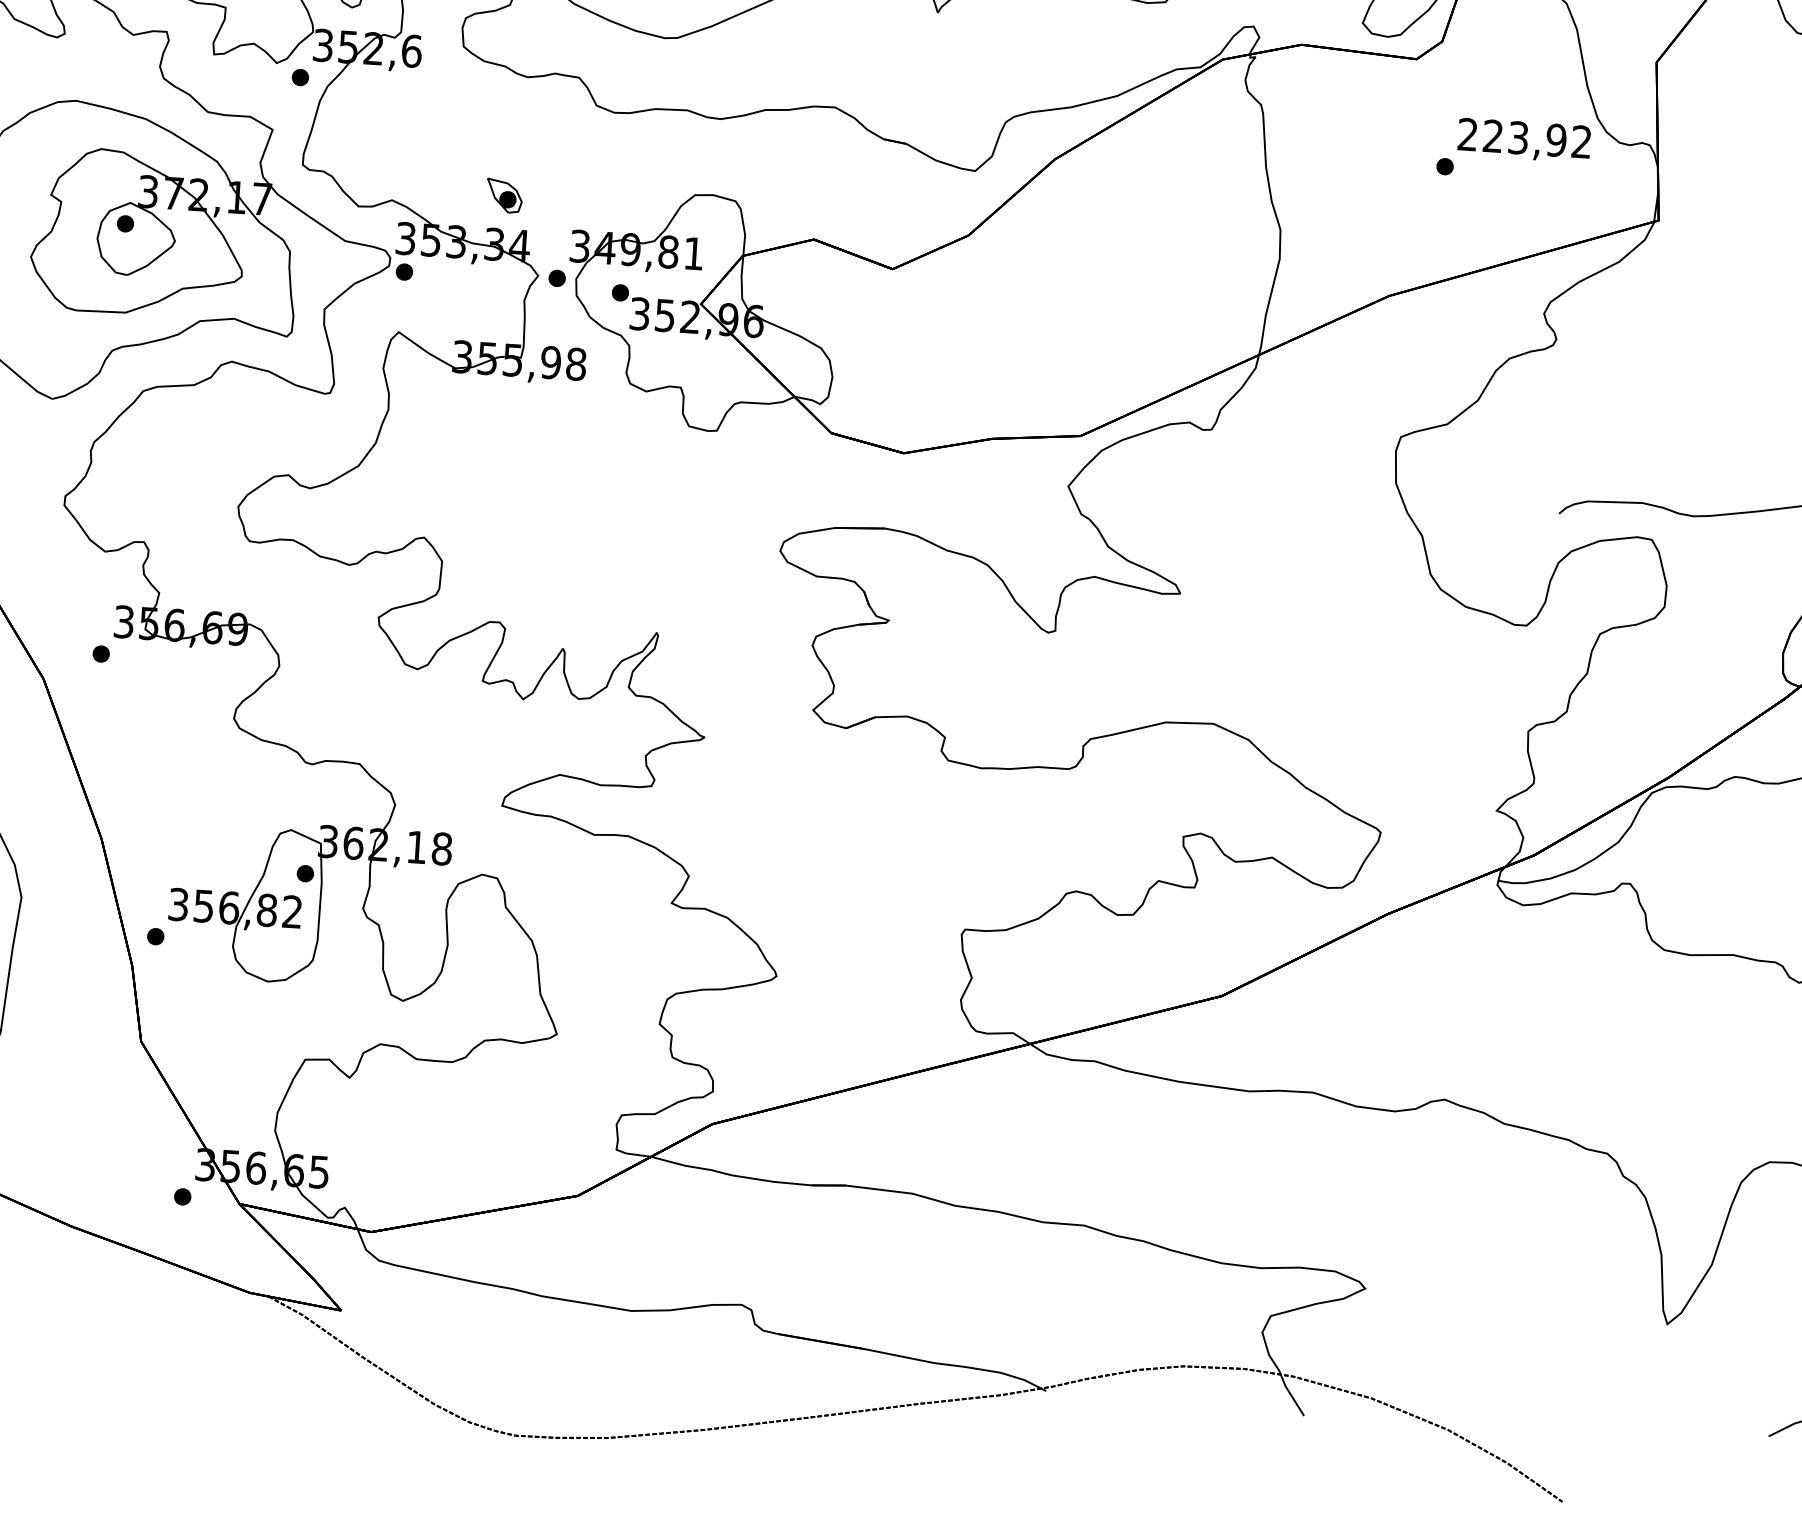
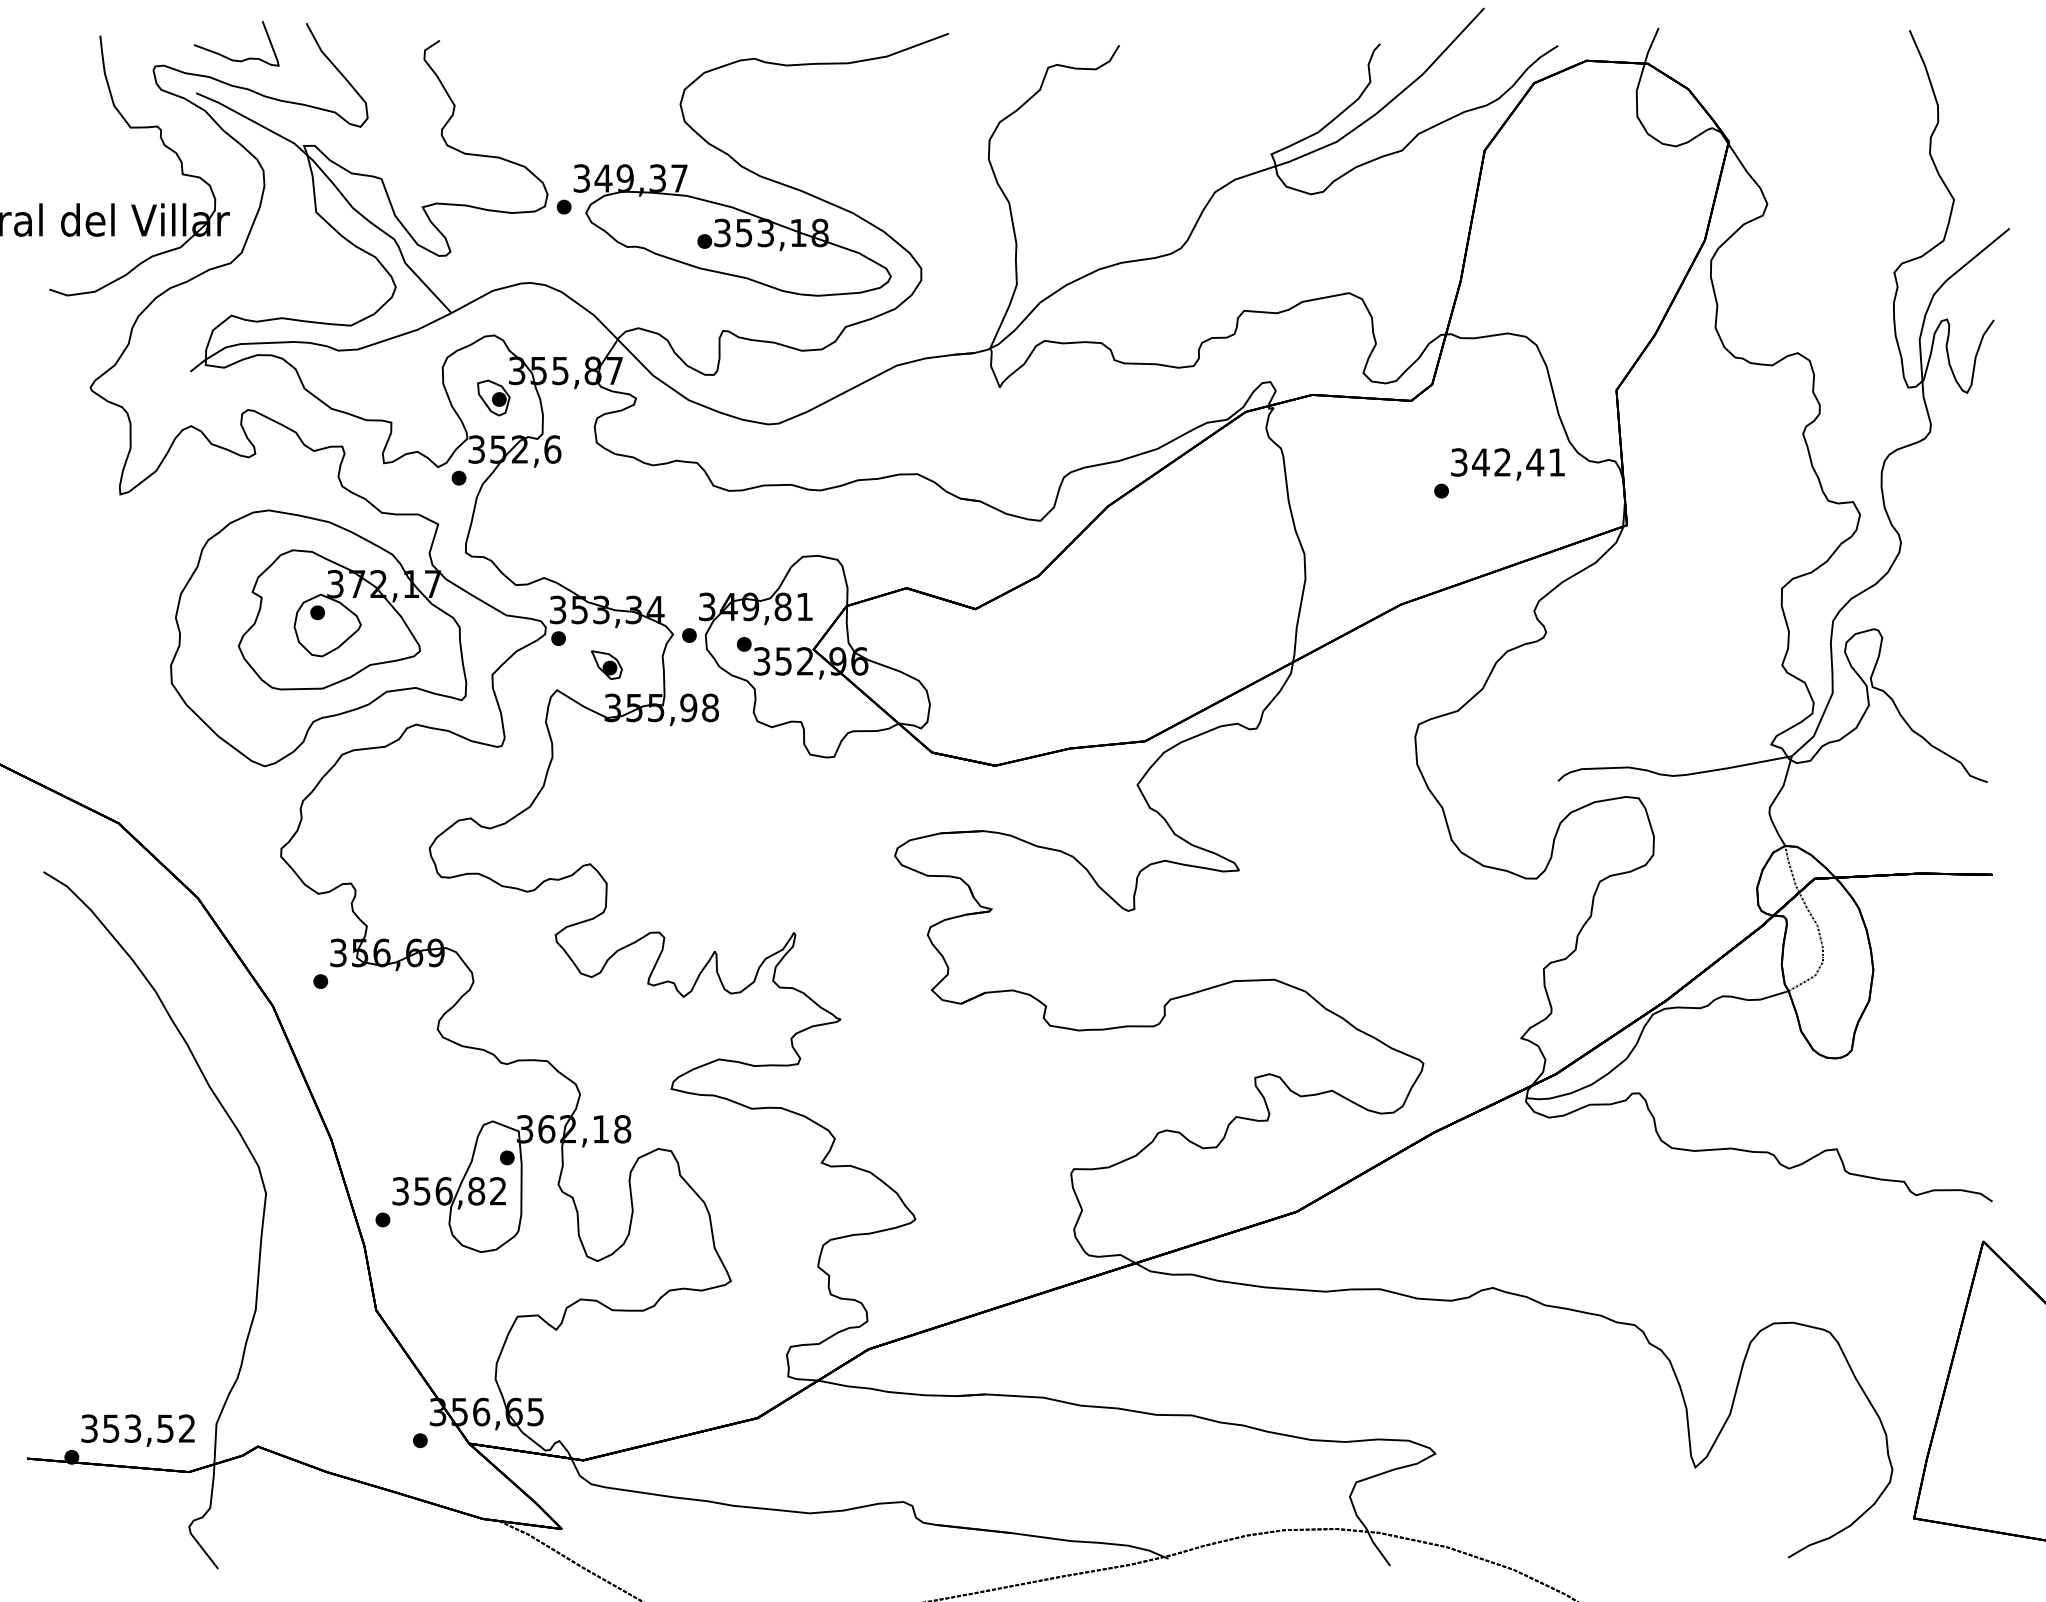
text: (1524, 138) -> (1507, 462), 223,92 -> 342,41
part: (504, 195) -> (606, 664), moved

